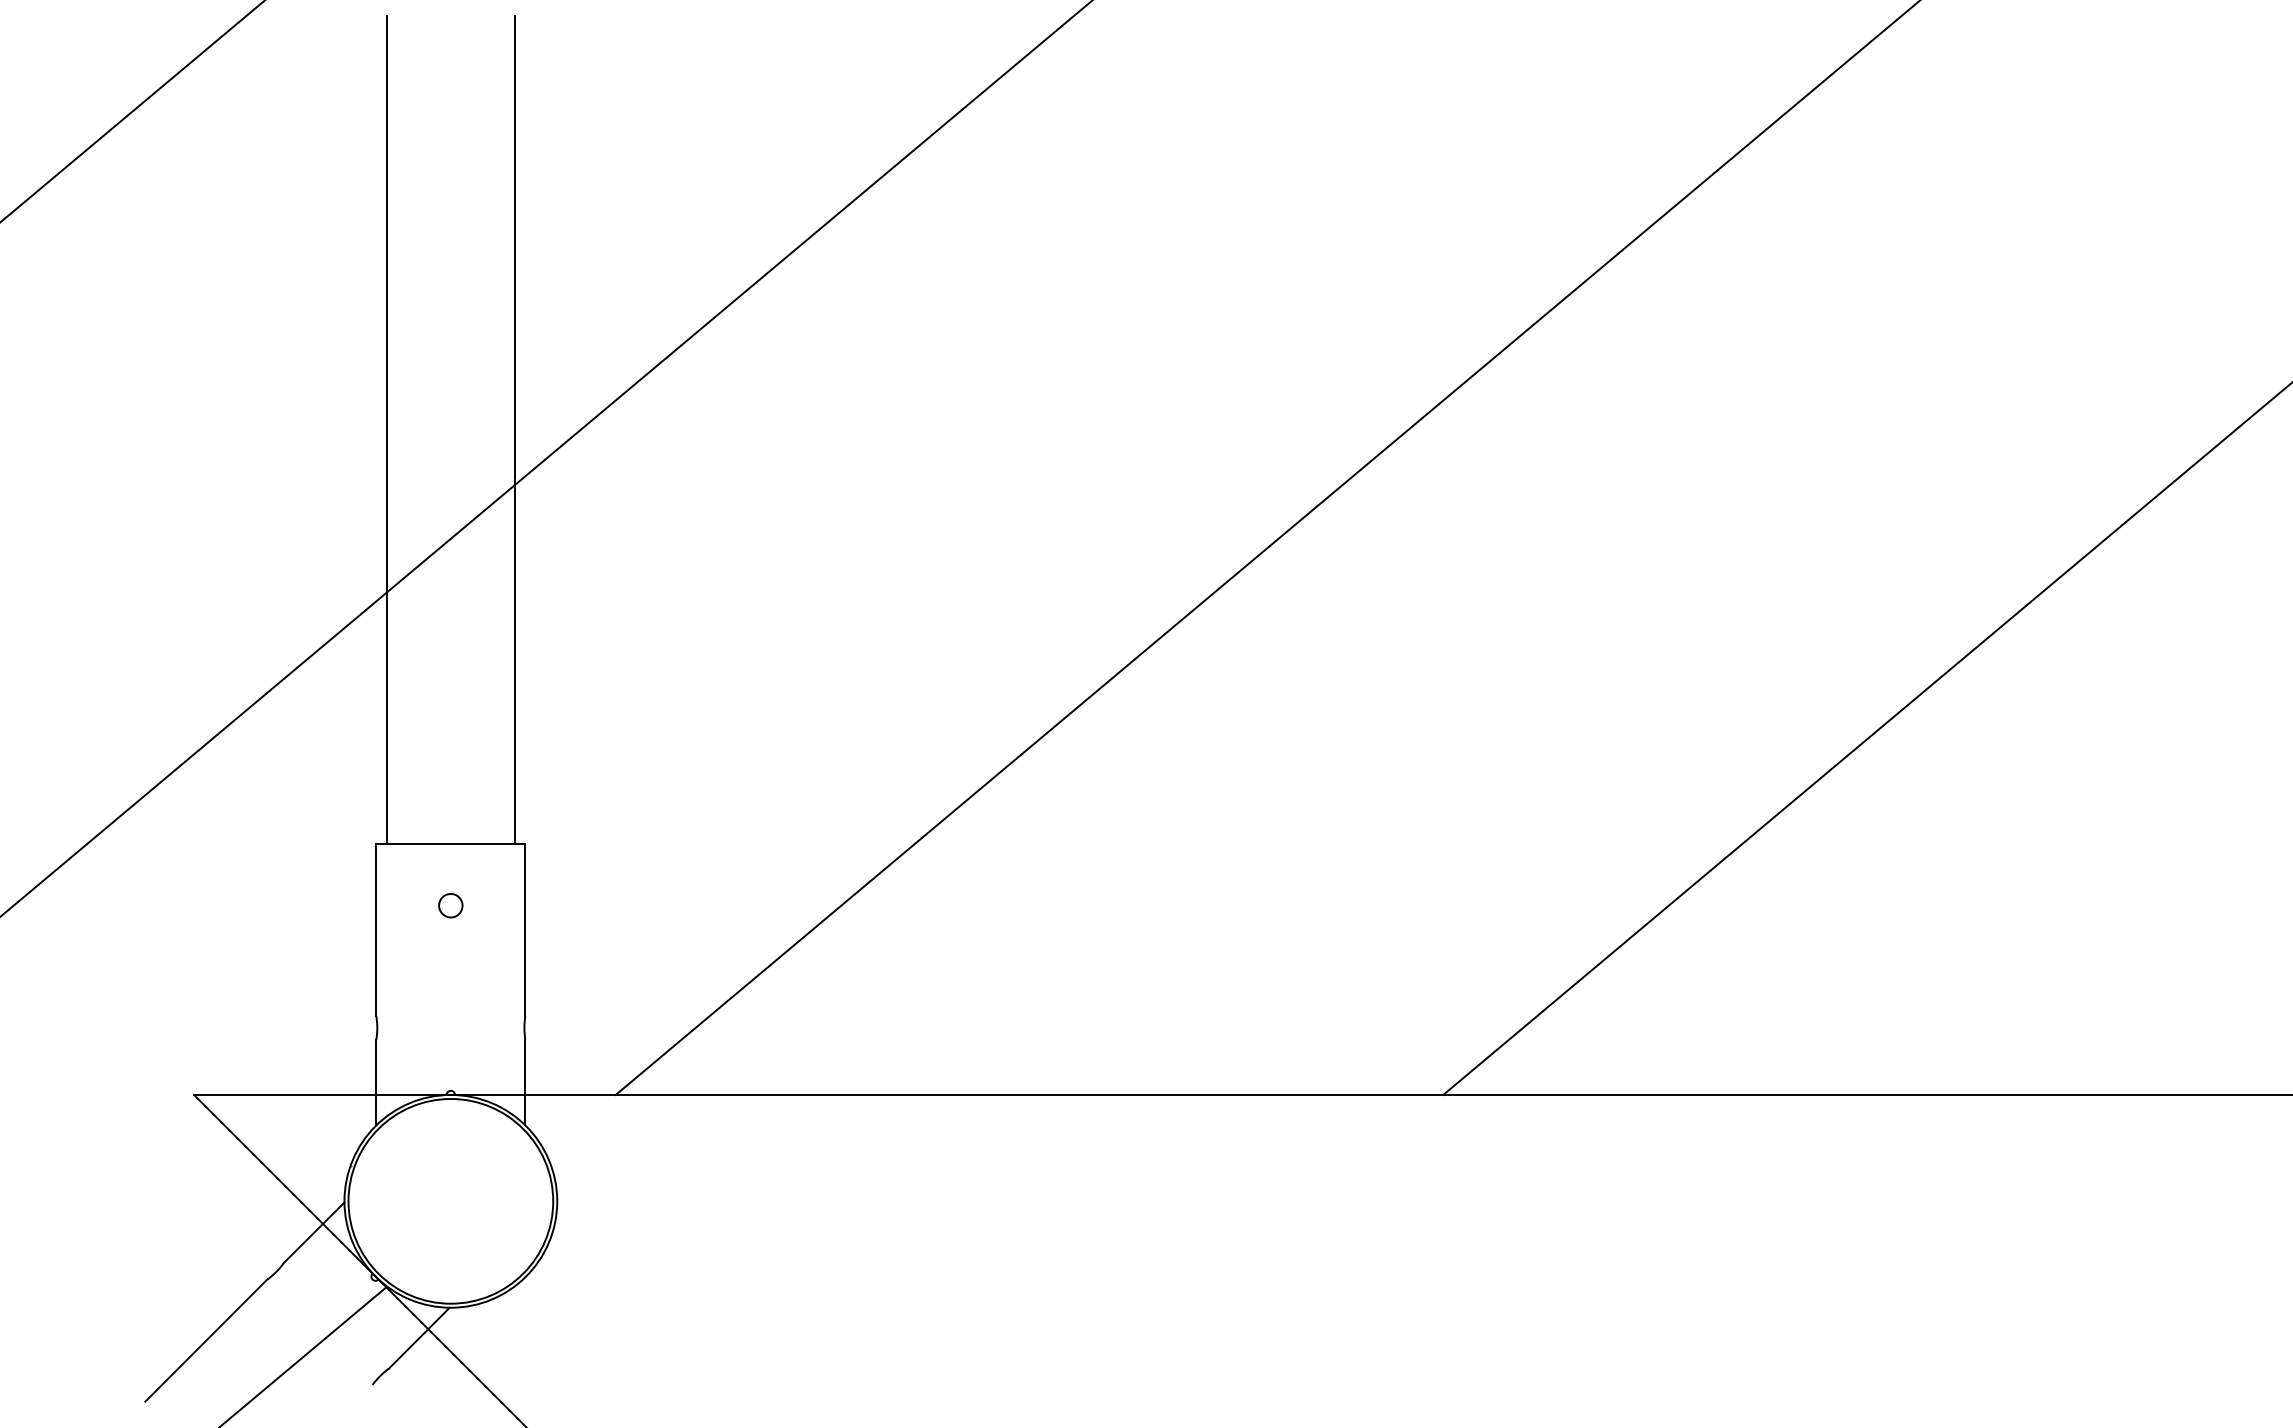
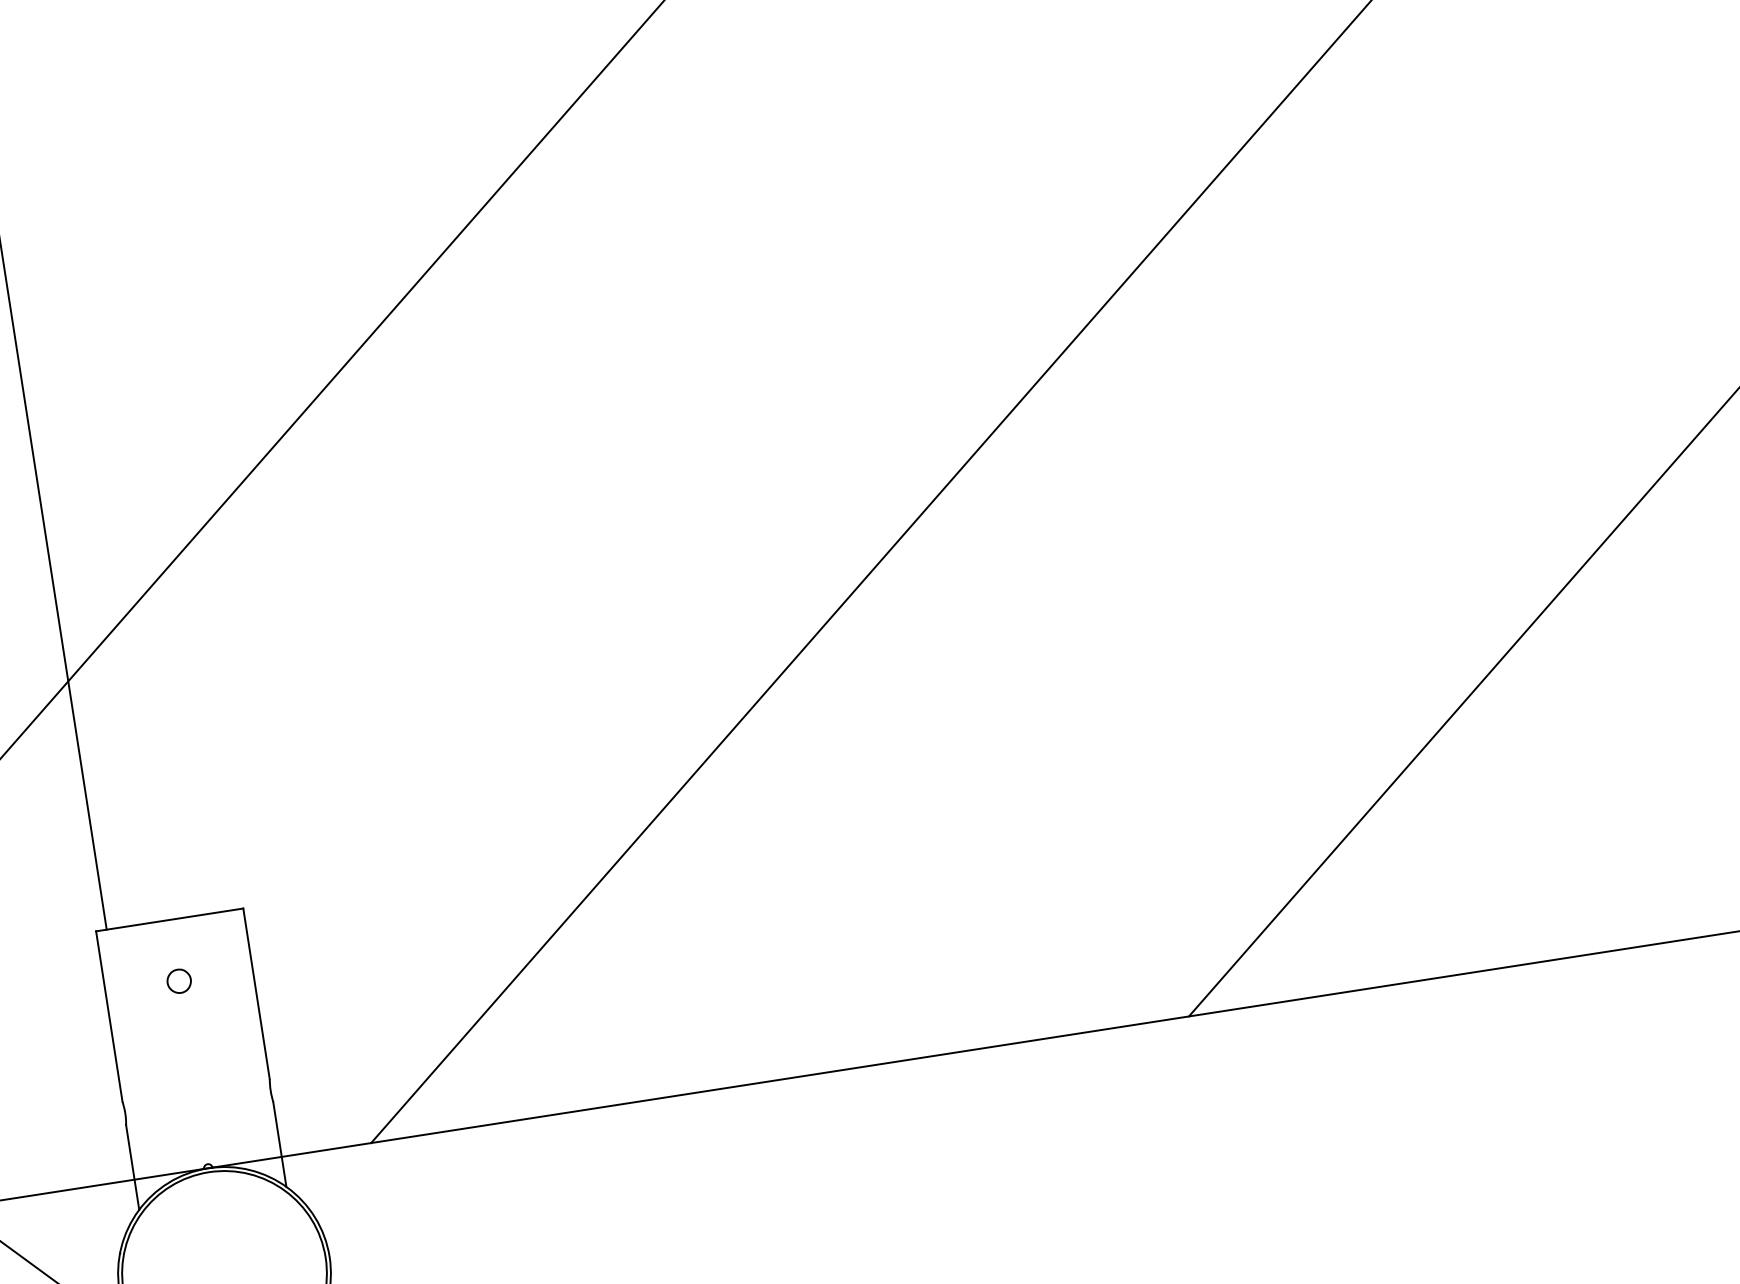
line: (514, 429) -> (169, 500), removed

